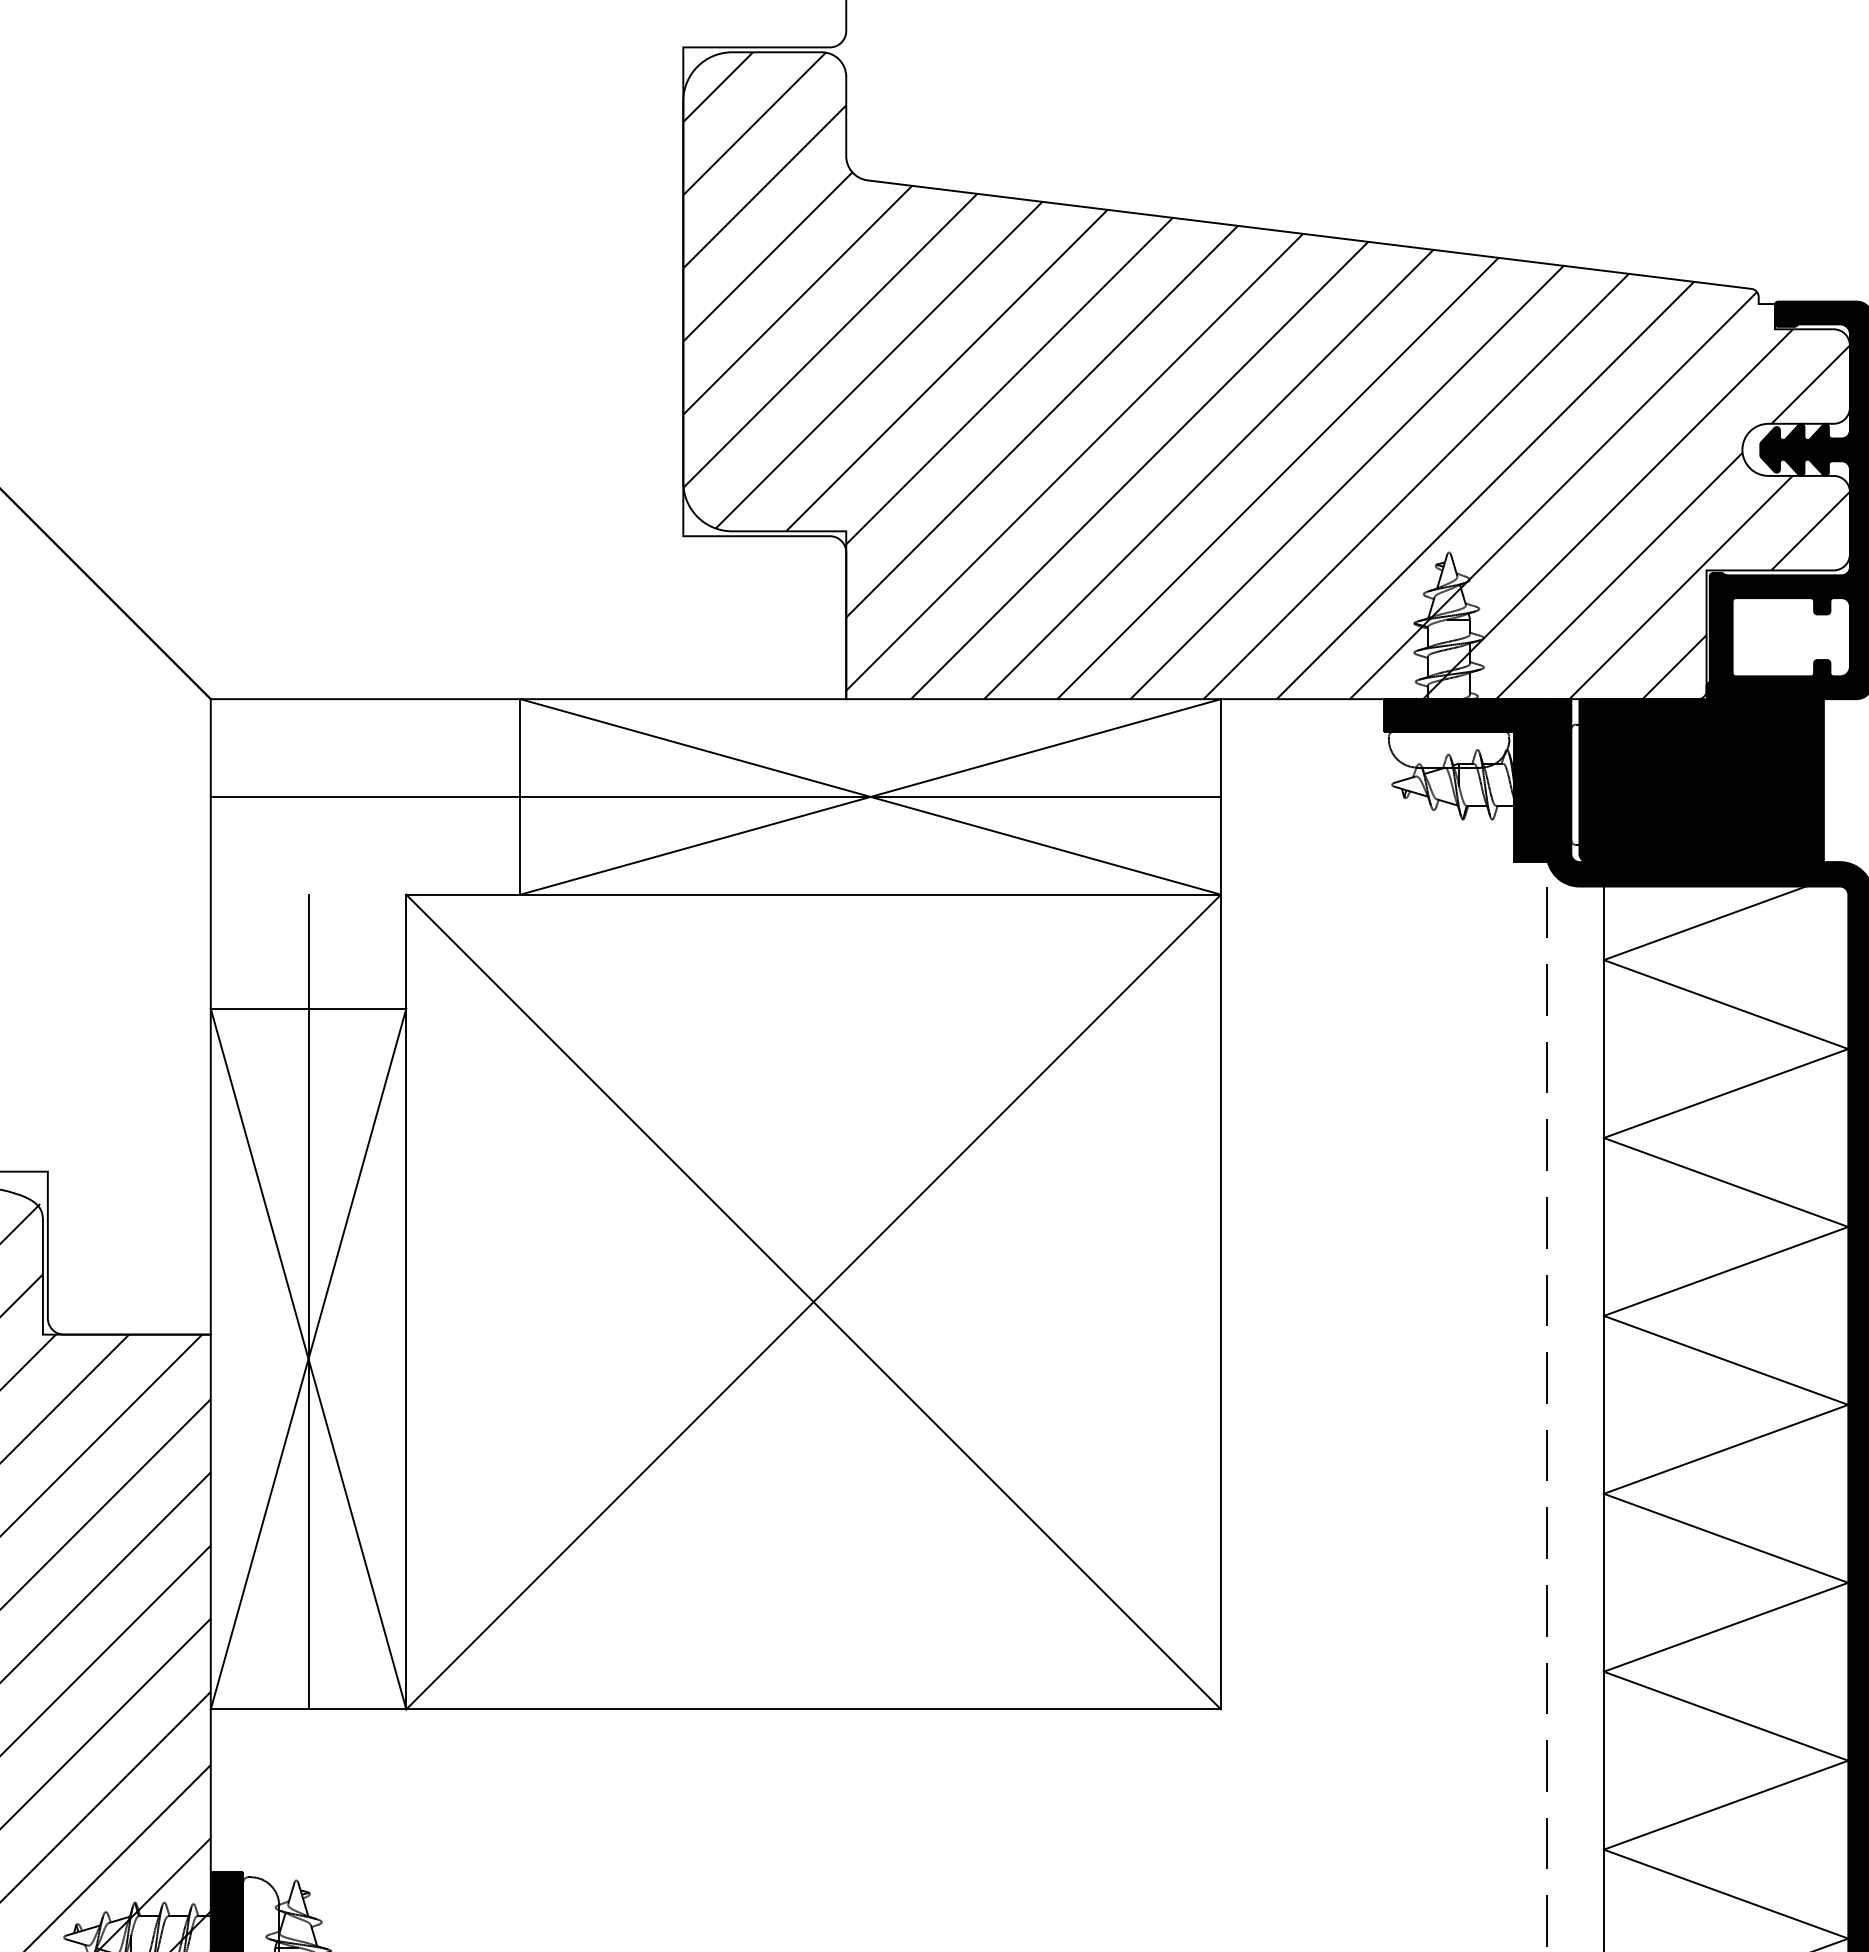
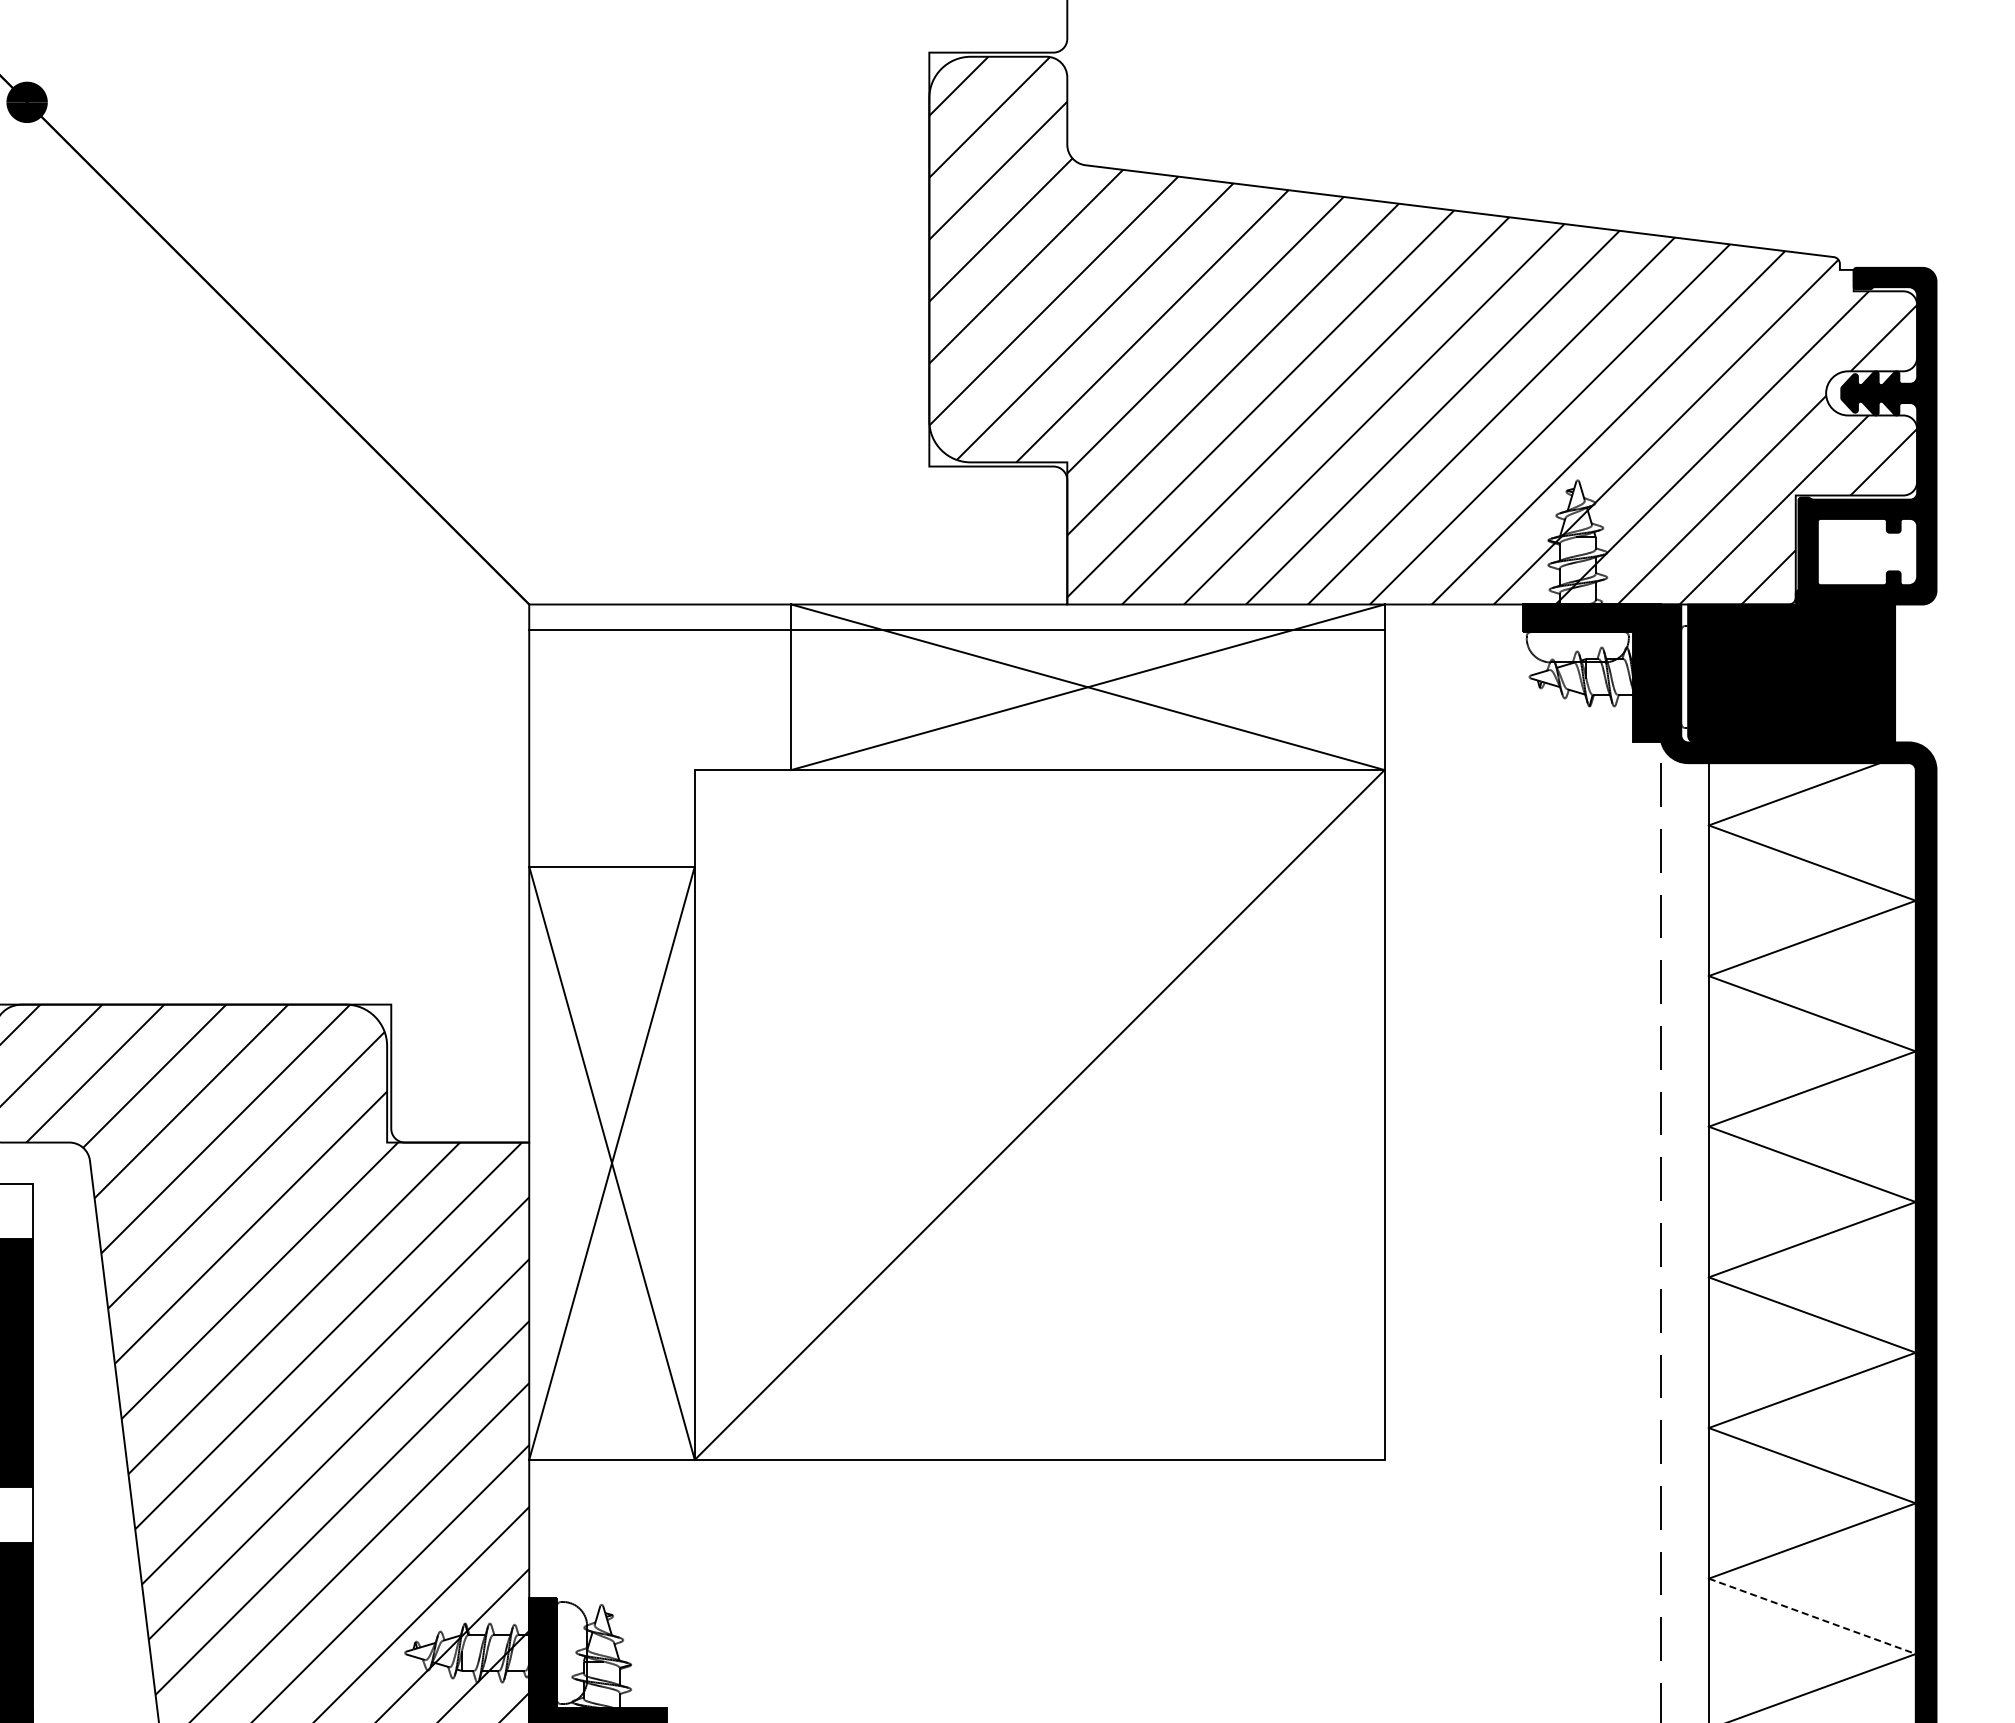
line: (715, 797) -> (956, 630), moved
line: (309, 1301) -> (612, 1114), removed
line: (813, 1301) -> (1039, 1114), removed
line: (1726, 1894) -> (1812, 1616), solid -> dashed

